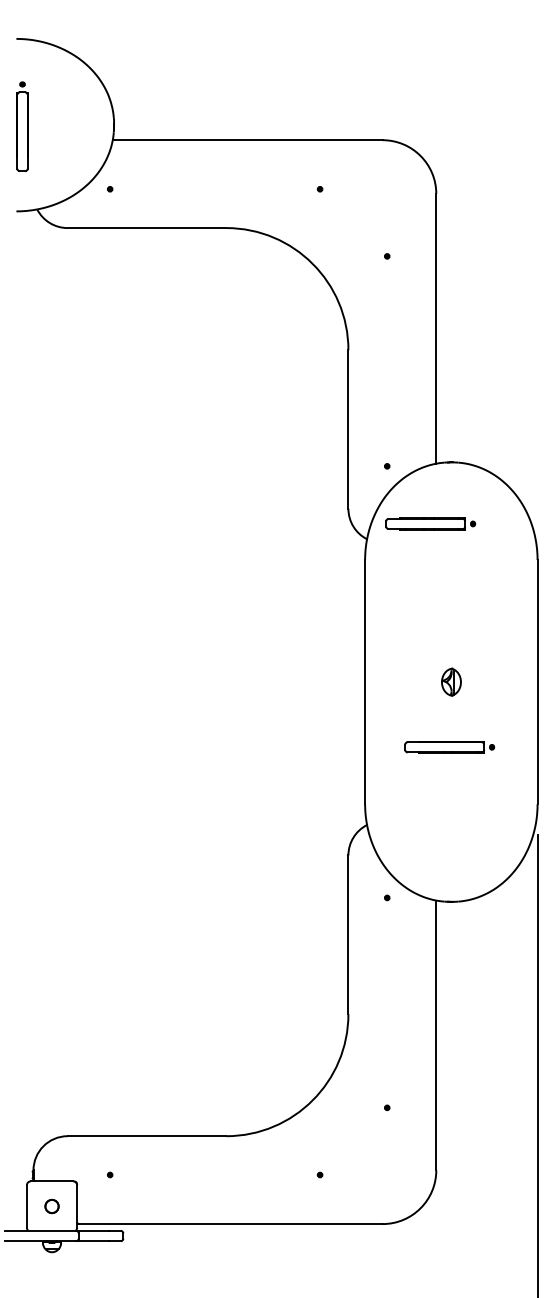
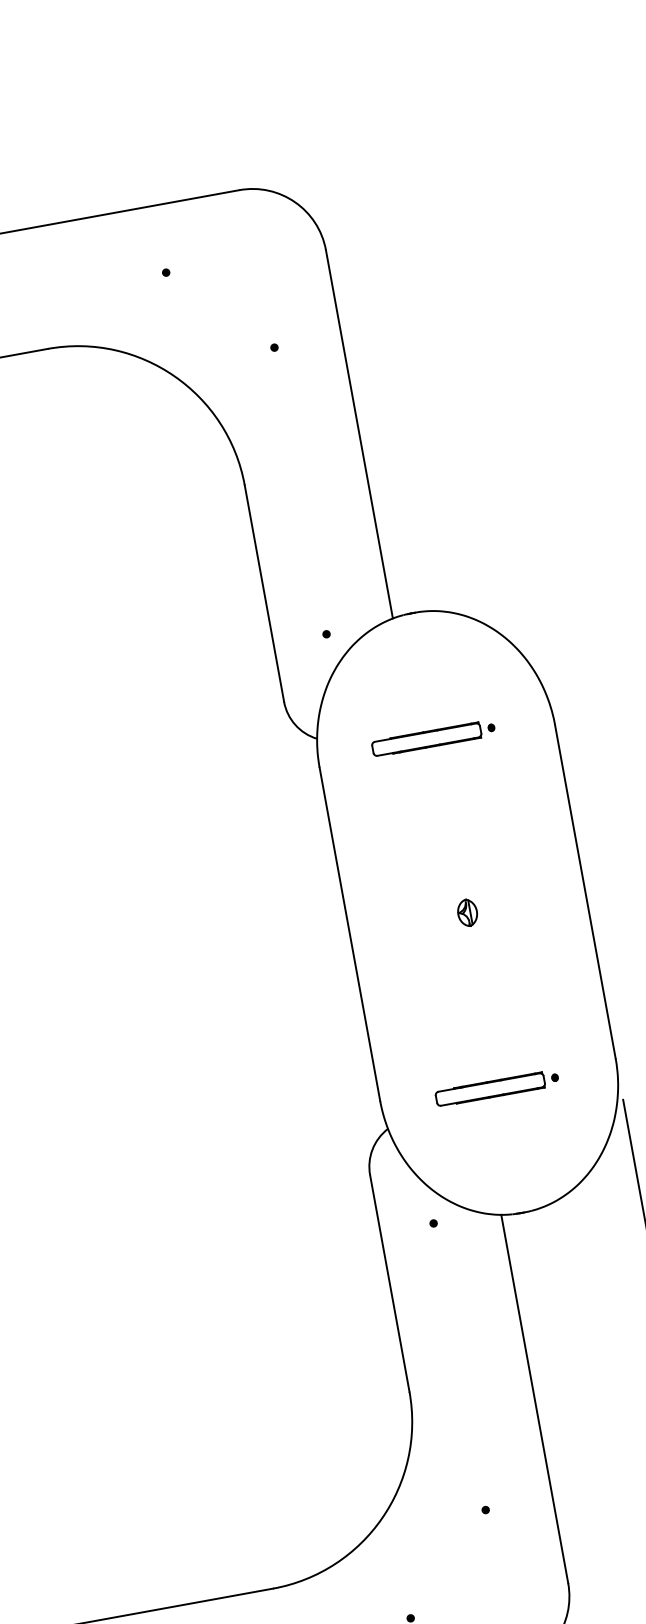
part: (430, 523) -> (433, 737), moved
part: (450, 681) -> (466, 912), size x0.71
part: (449, 747) -> (496, 1088), moved

